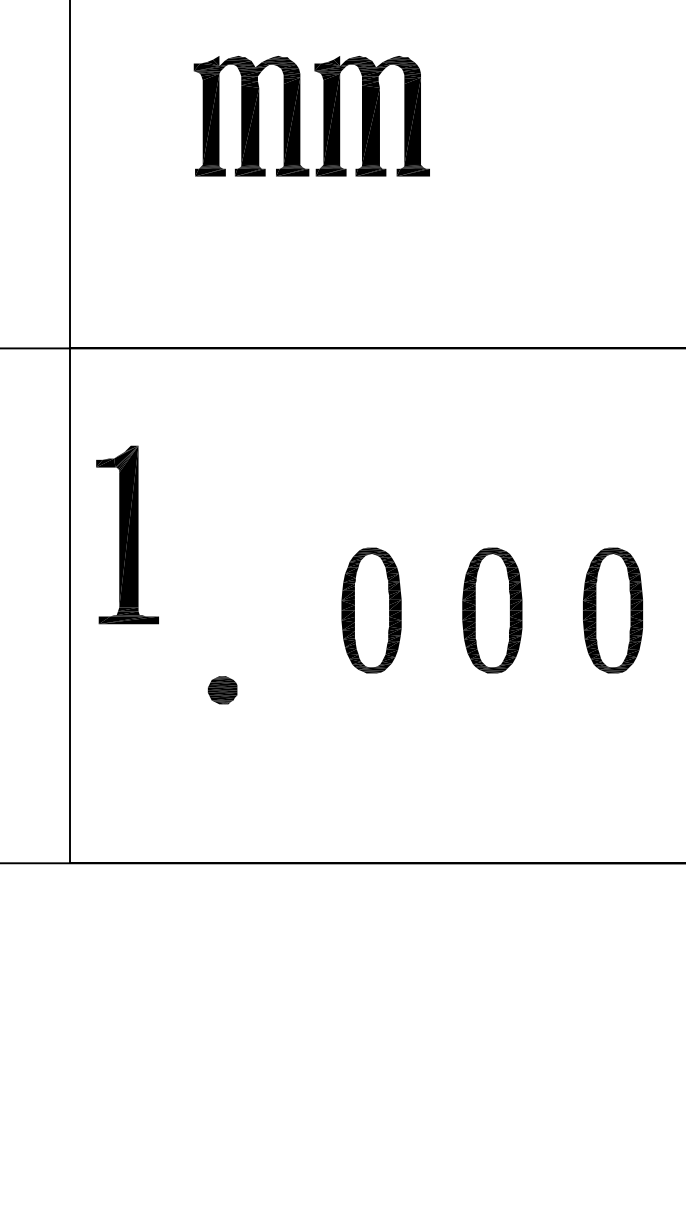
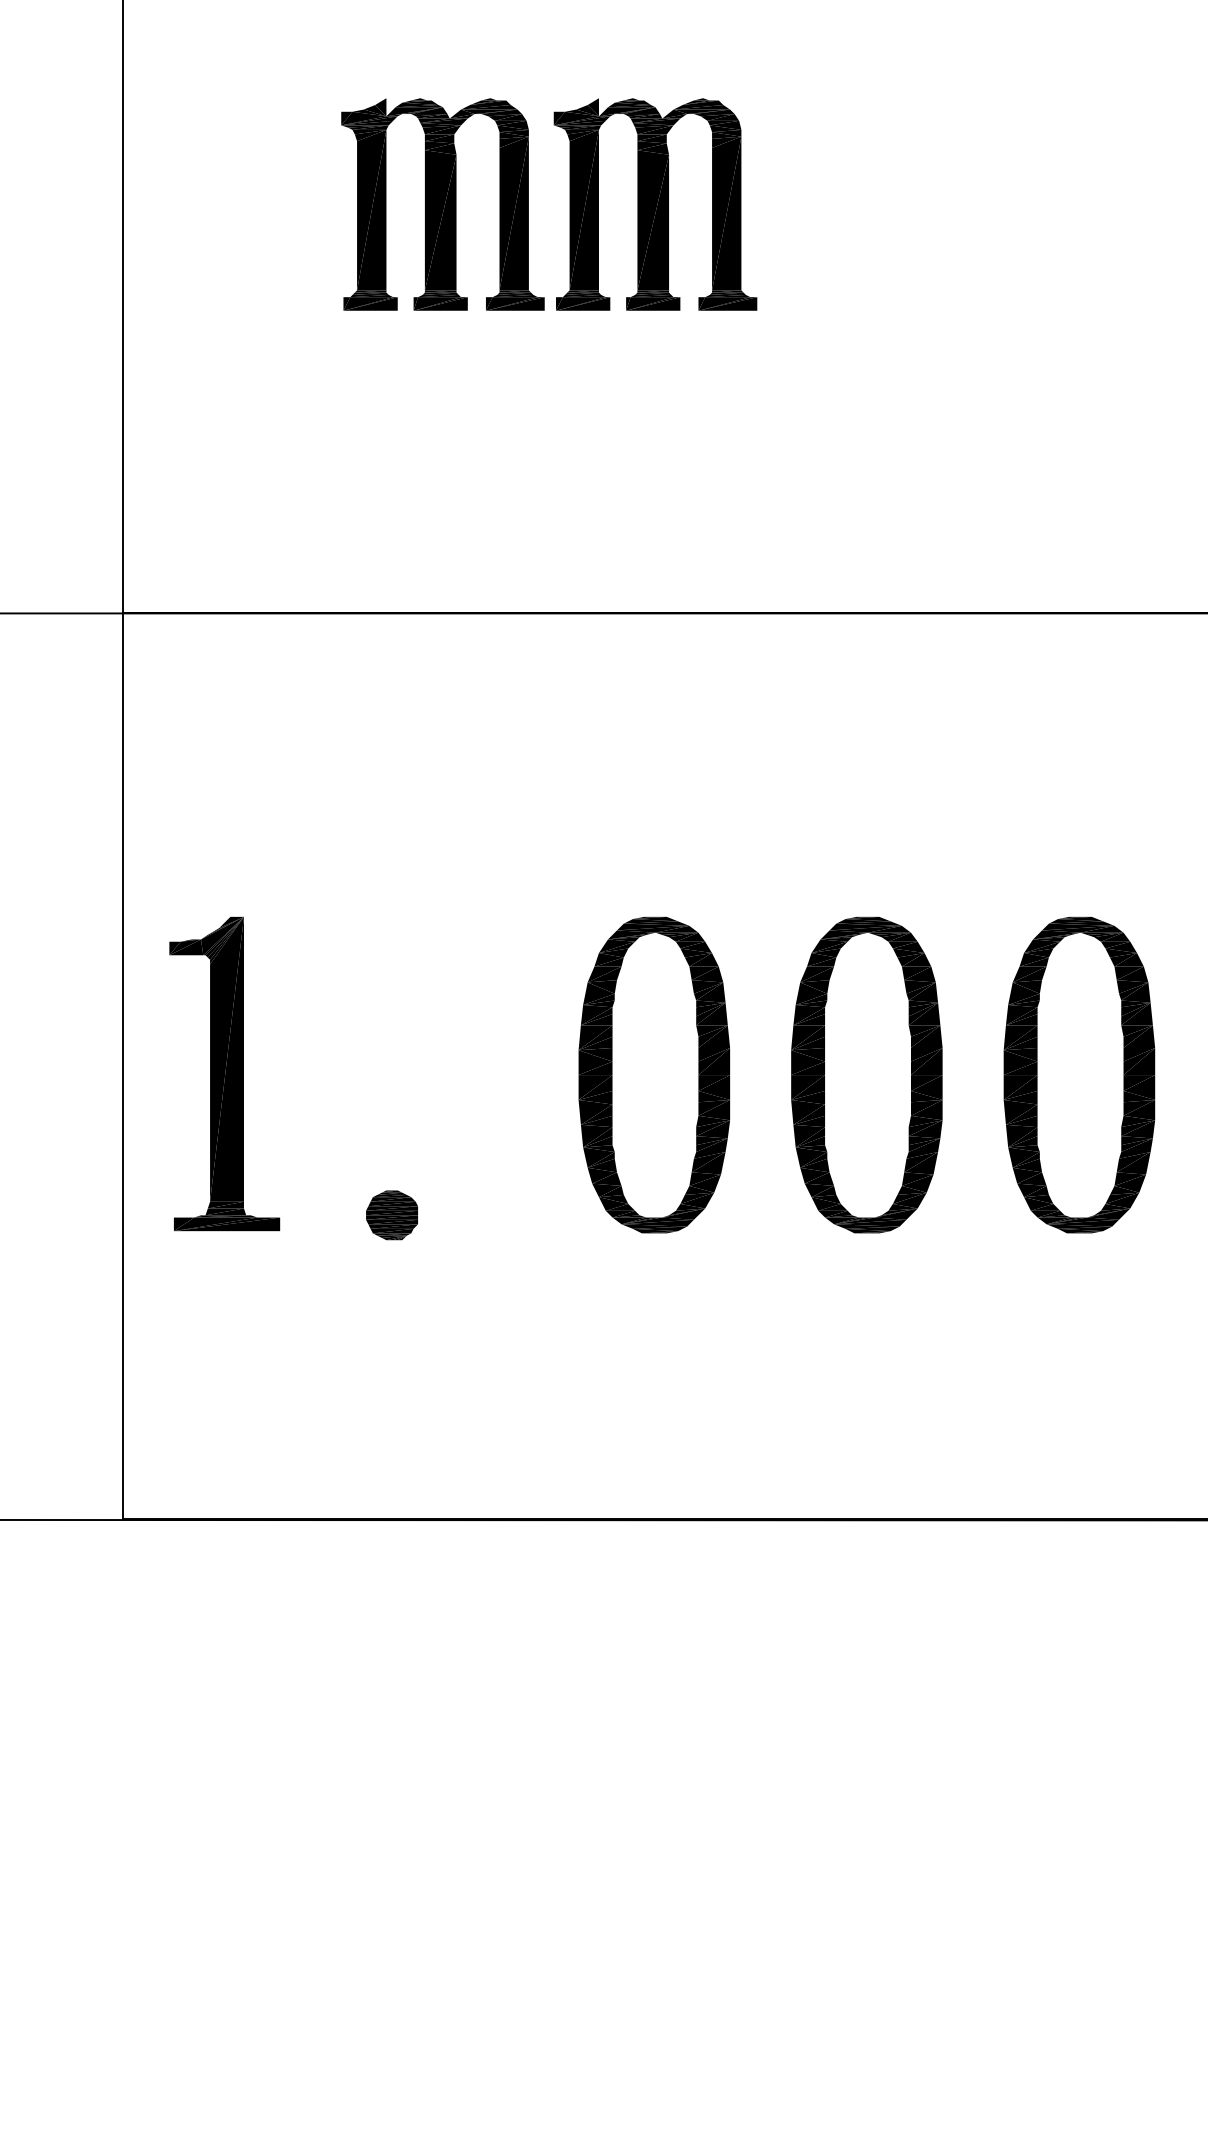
part: (127, 534) -> (224, 1073), moved
part: (371, 610) -> (654, 1074), size x1.43
part: (492, 610) -> (867, 1074), size x1.43
part: (612, 610) -> (1078, 1074), size x1.43

